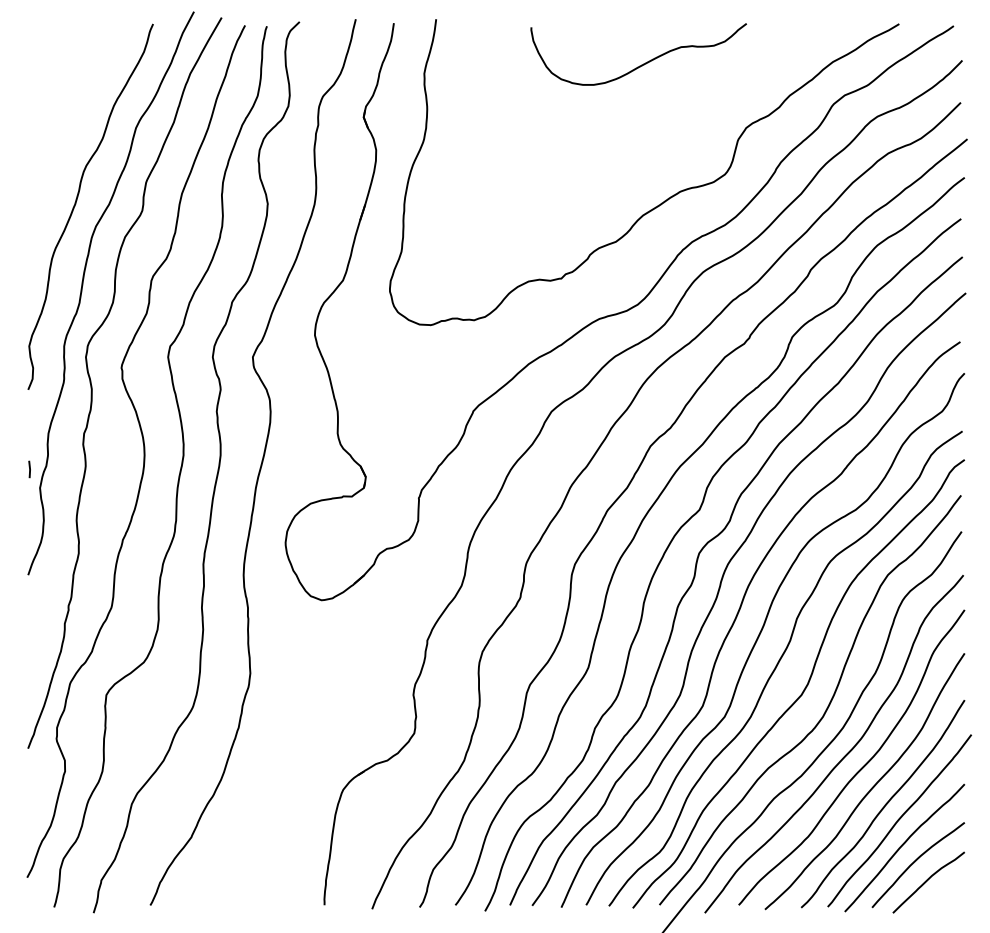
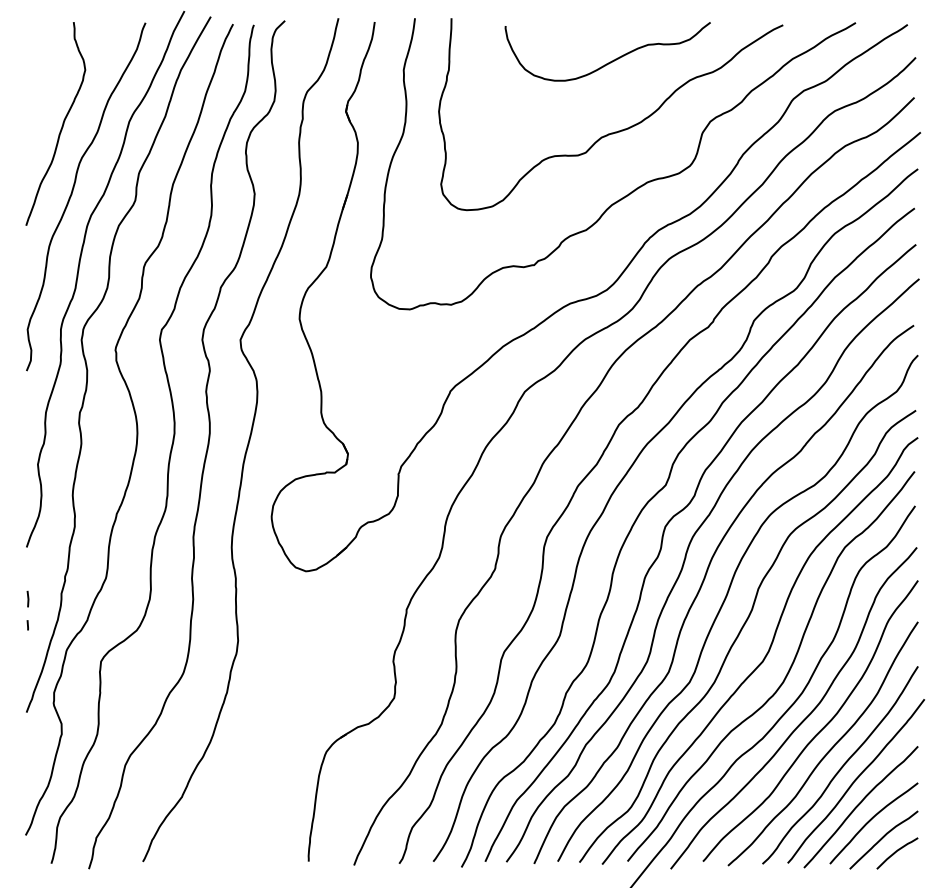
curve: (64, 133) -> (61, 127), added
curve: (645, 138) -> (614, 131), added
line: (29, 469) -> (27, 599), moved
line: (29, 656) -> (27, 624), added
curve: (942, 895) -> (896, 852), added

